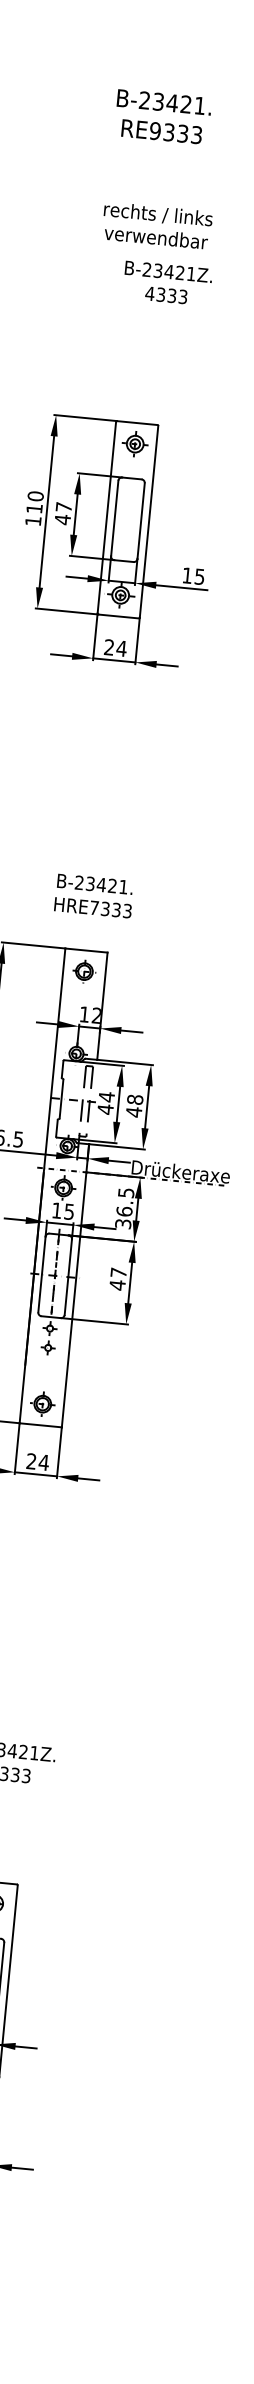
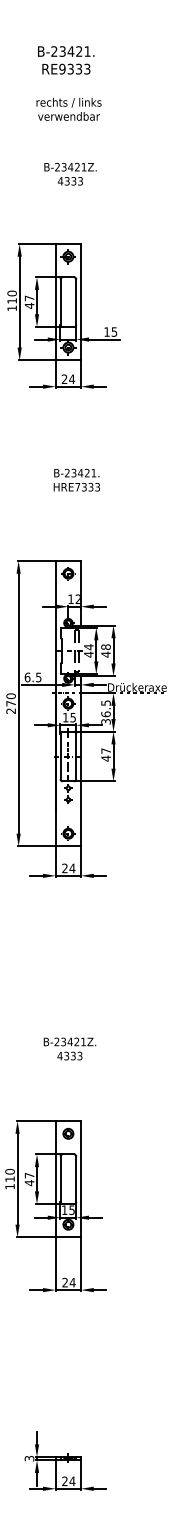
text: (156, 225) -> (68, 109), moved
text: (167, 283) -> (70, 174), moved
text: (93, 894) -> (76, 479), moved

